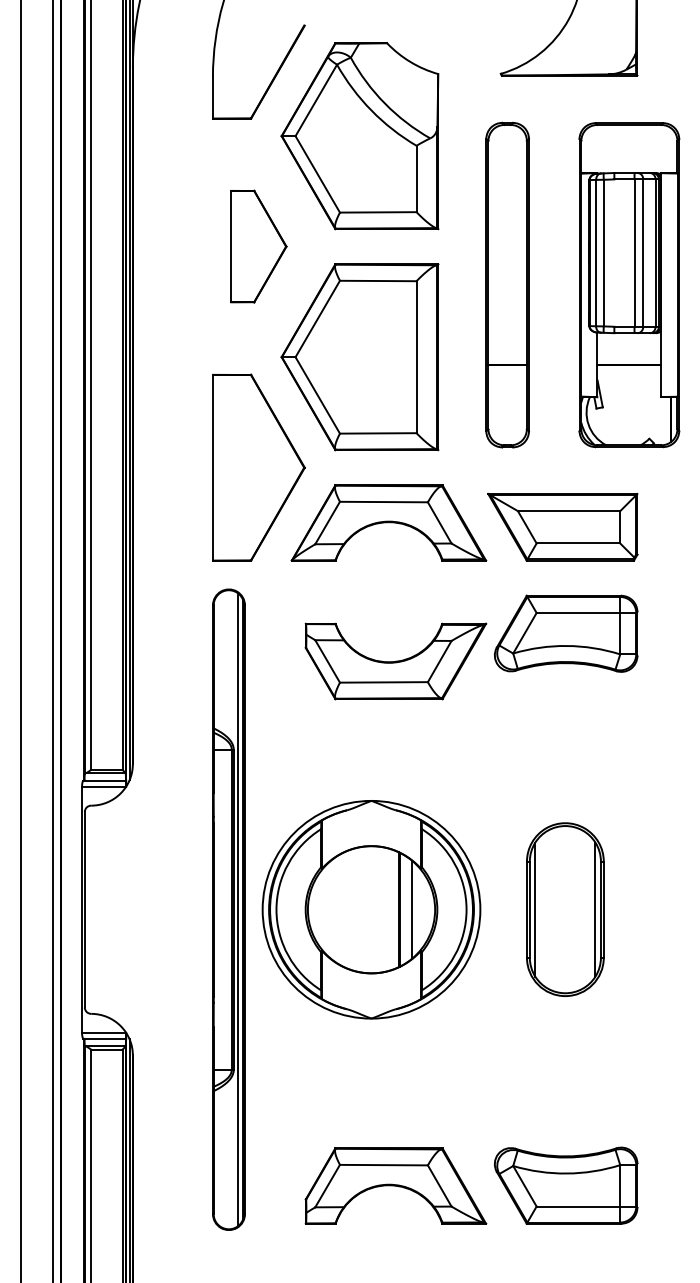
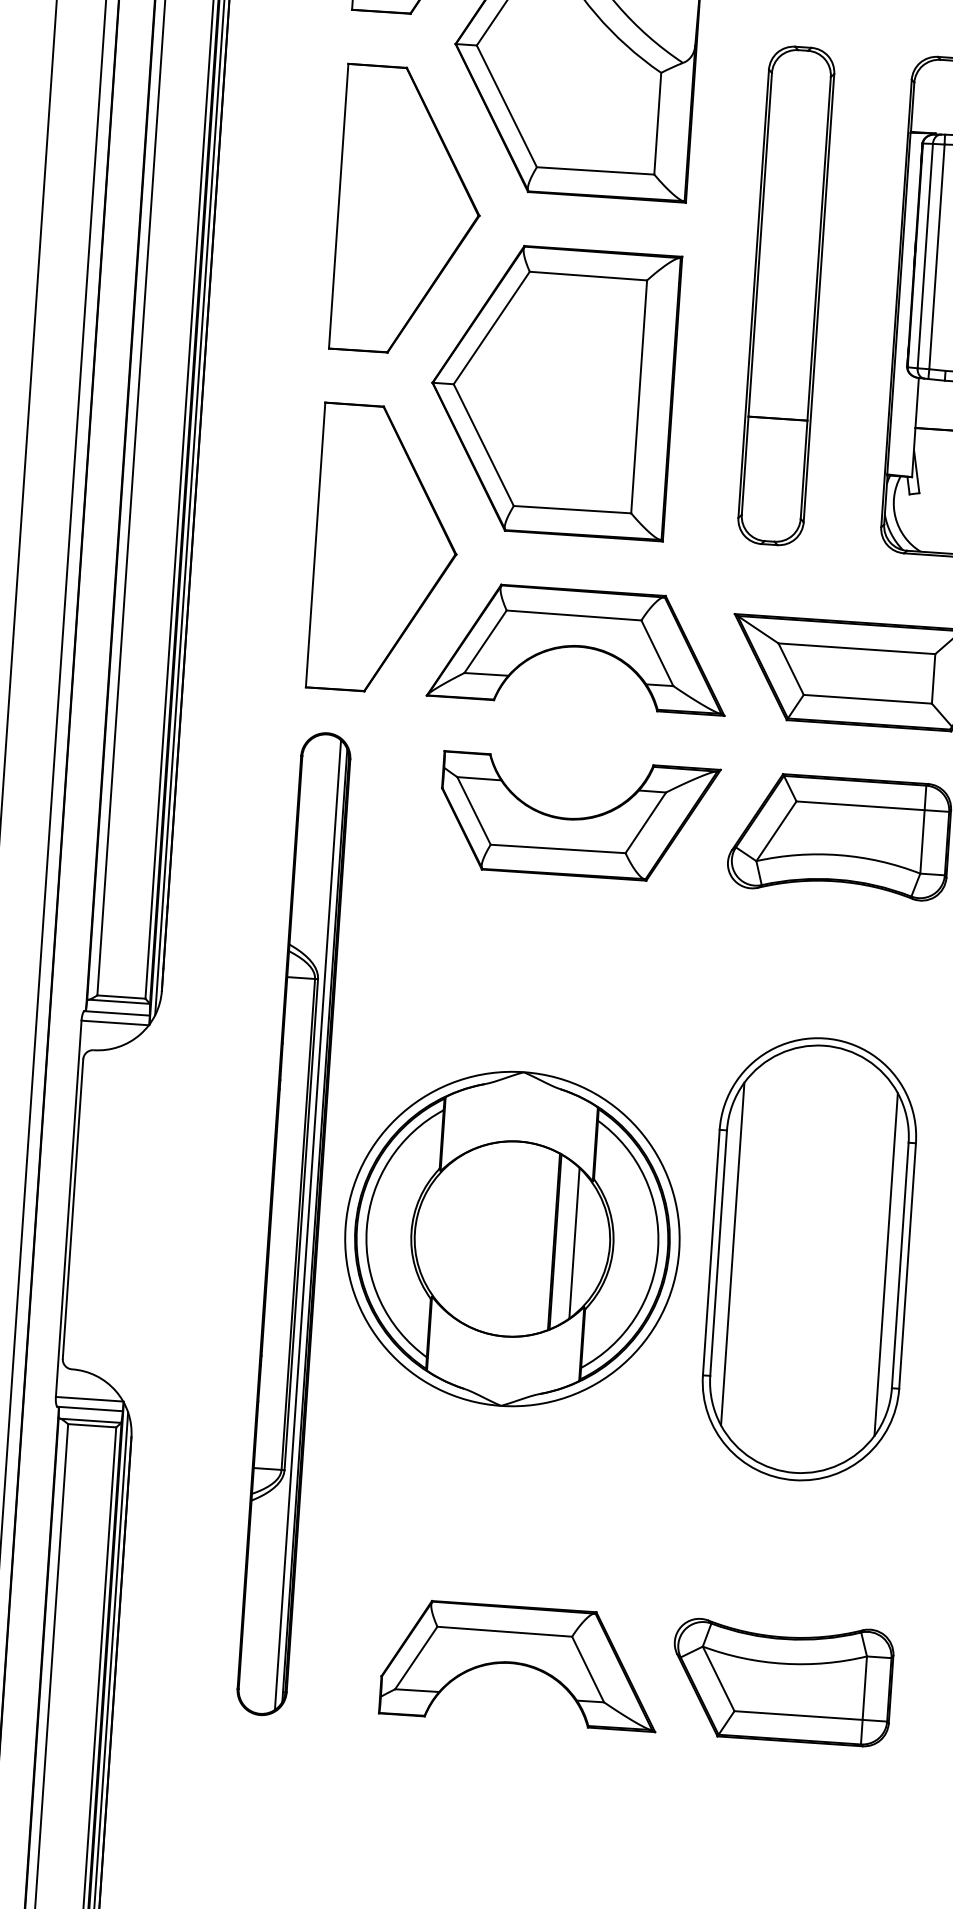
part: (258, 246) -> (408, 210), size x1.67
part: (395, 661) -> (578, 818), moved
part: (565, 909) -> (809, 1258), size x1.67

